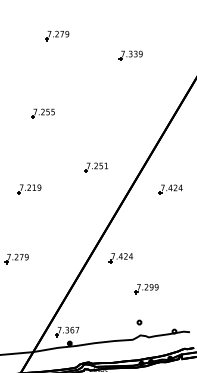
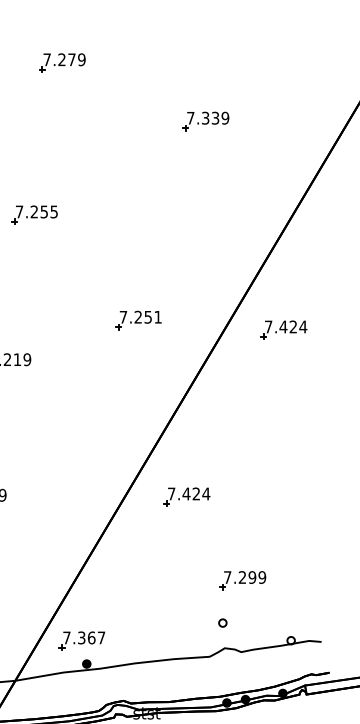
part: (130, 55) -> (205, 121), moved
part: (170, 189) -> (283, 330), moved
part: (146, 289) -> (242, 581), moved

